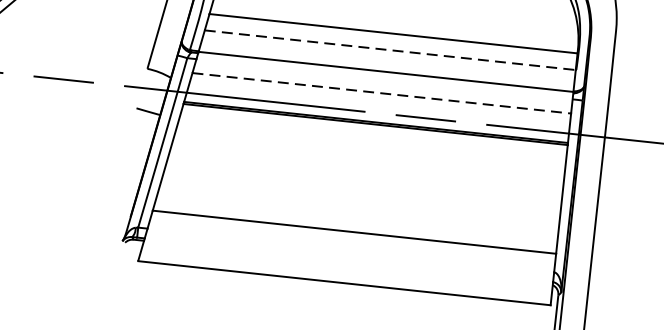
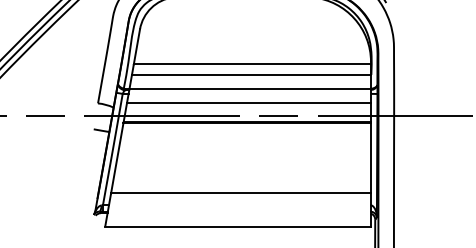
line: (390, 50) -> (251, 75), dashed -> solid
line: (382, 94) -> (249, 103), dashed -> solid

